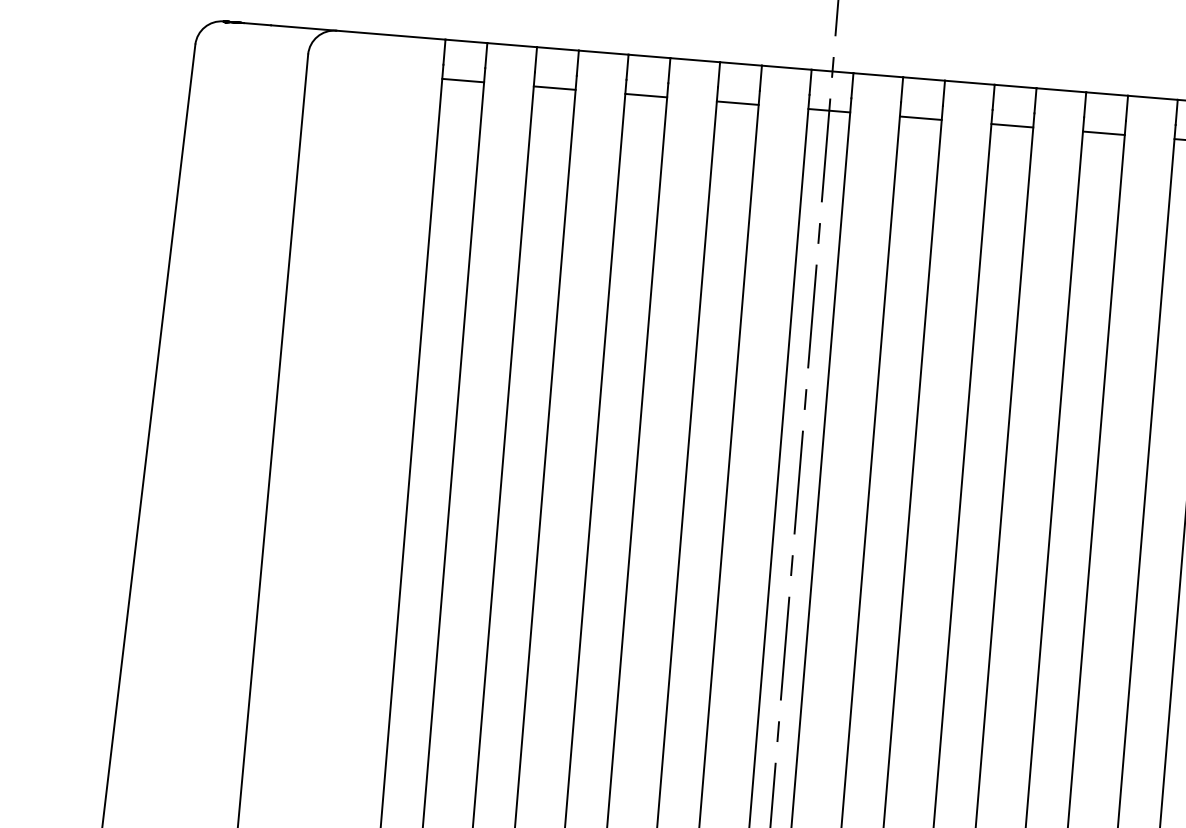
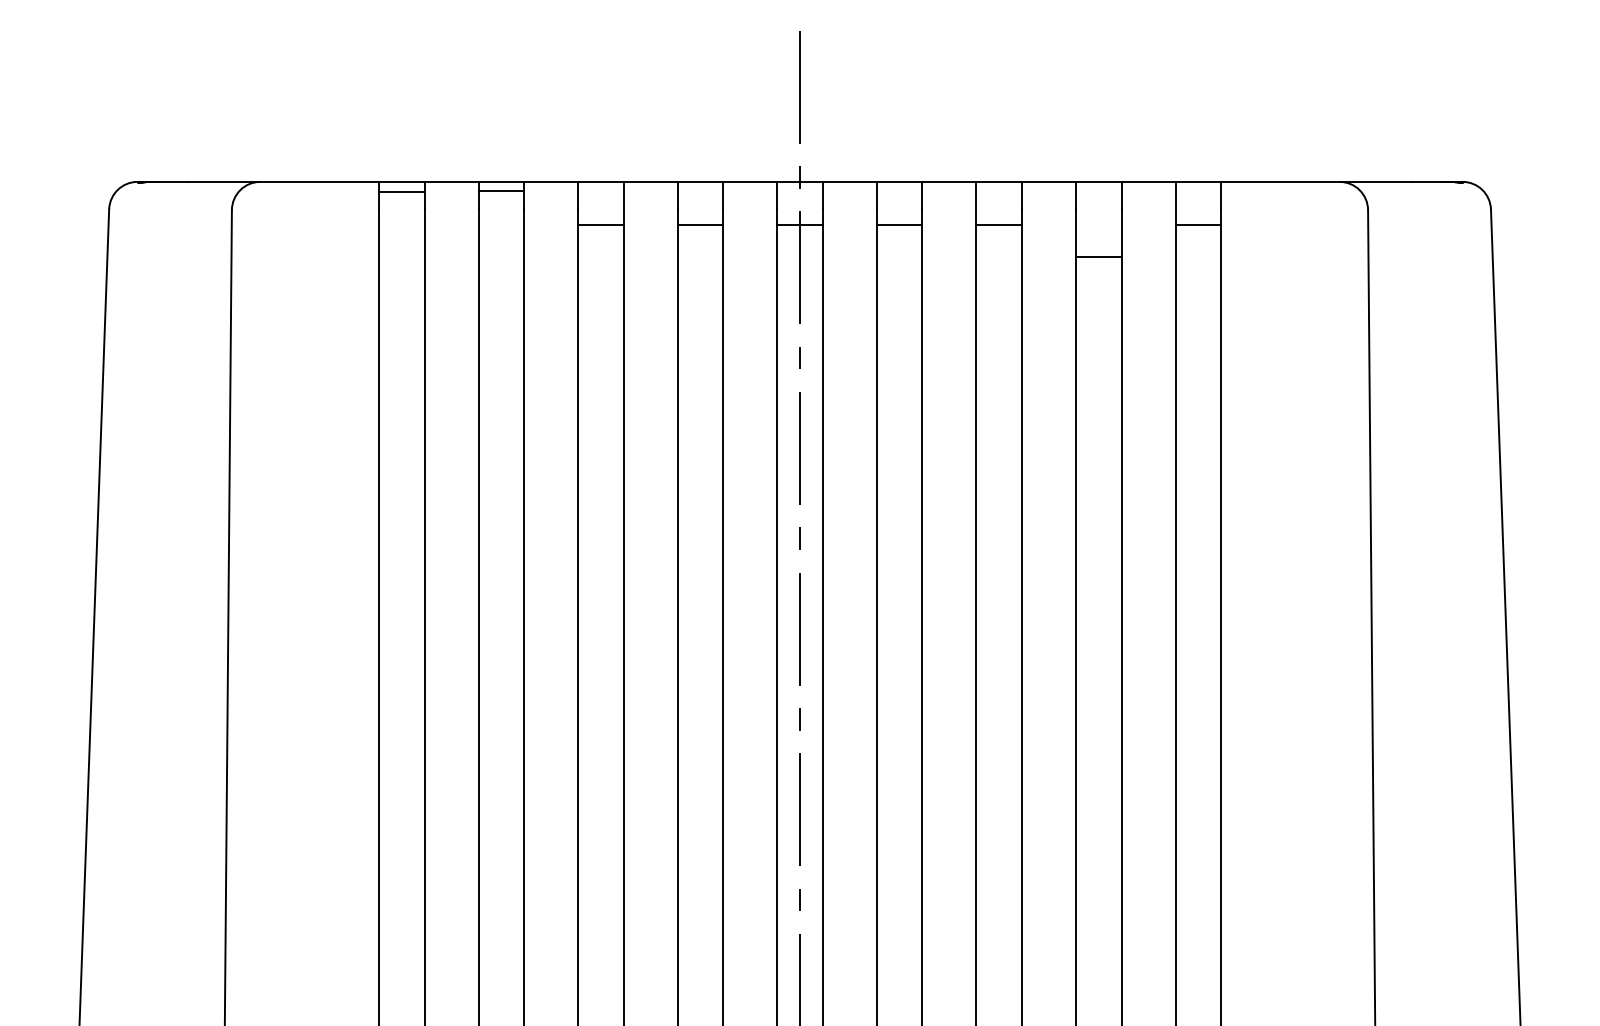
line: (462, 80) -> (401, 191), moved
line: (554, 88) -> (501, 190), moved
line: (1103, 133) -> (1098, 256), moved

